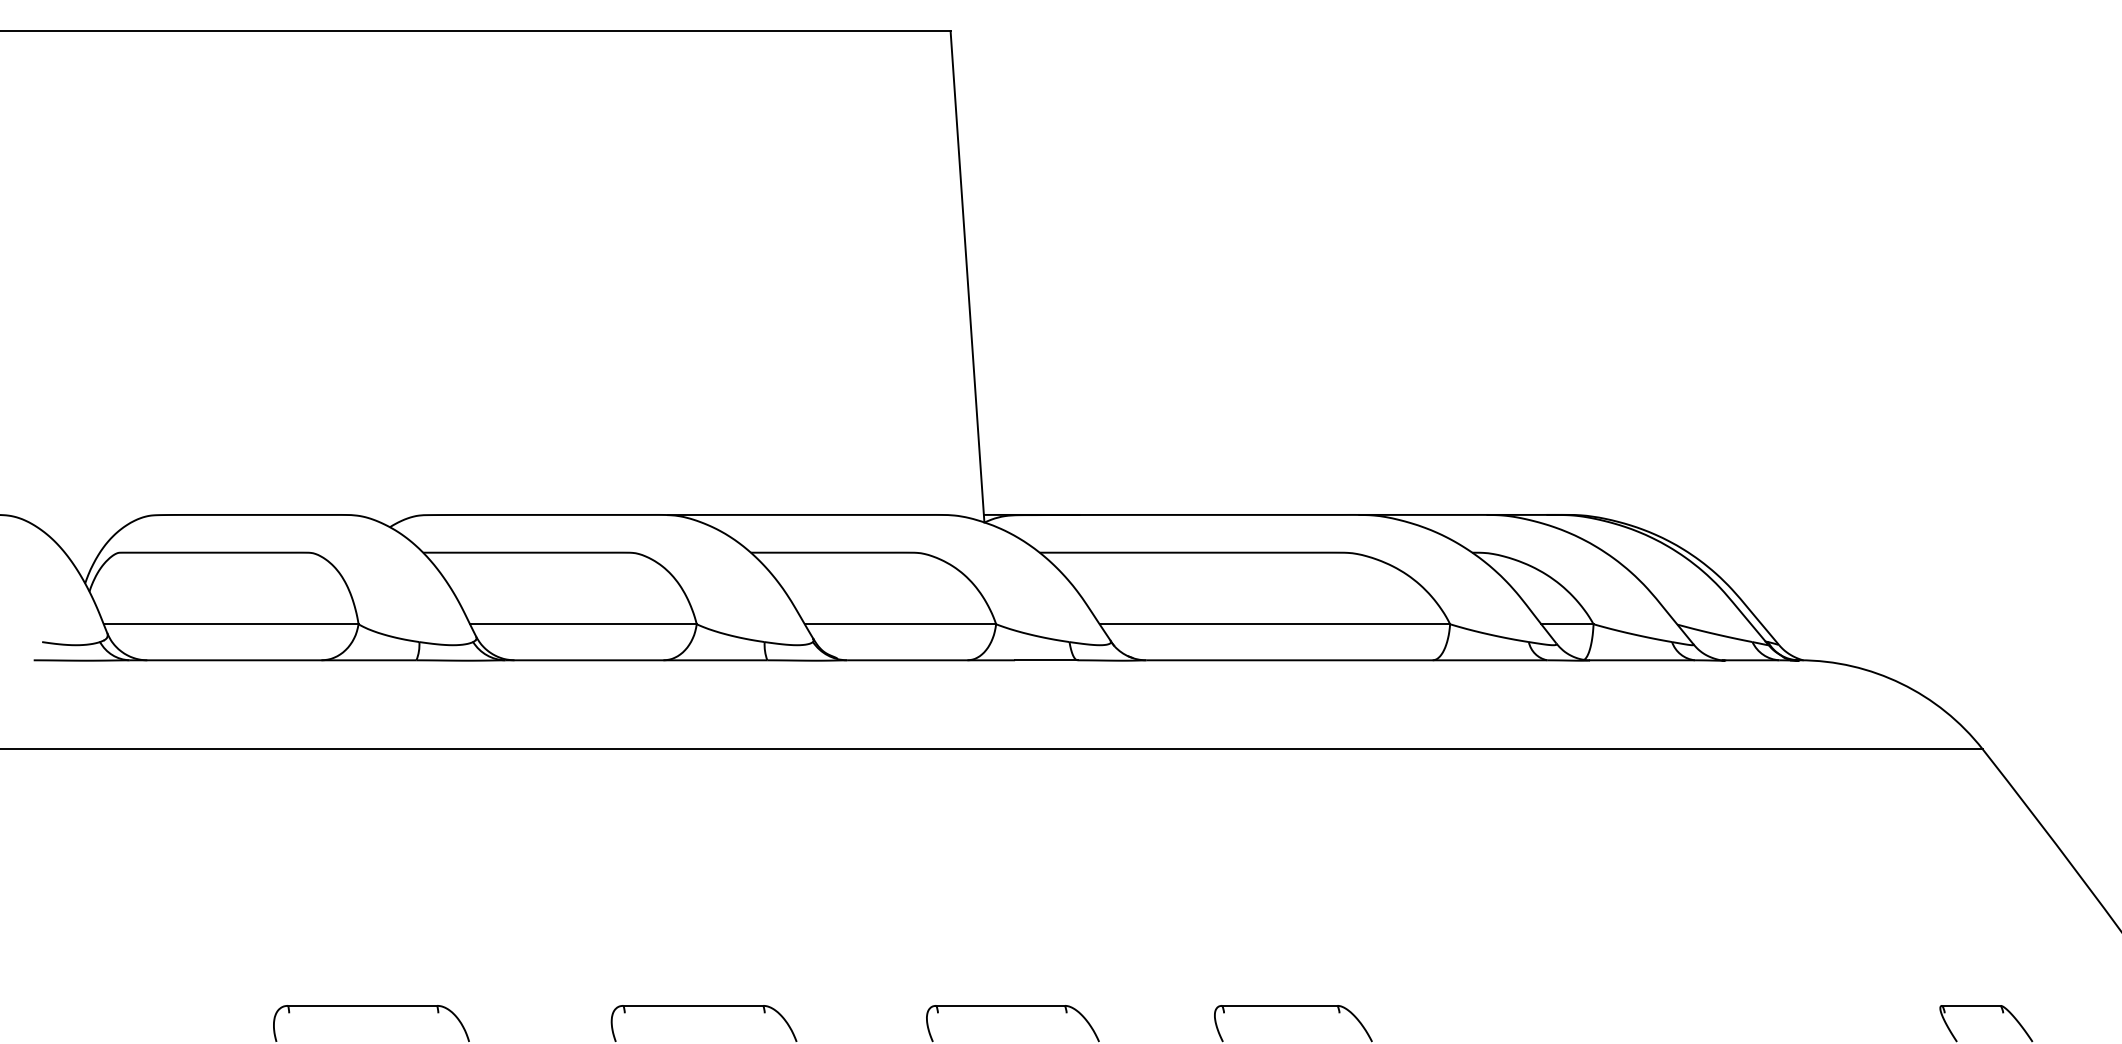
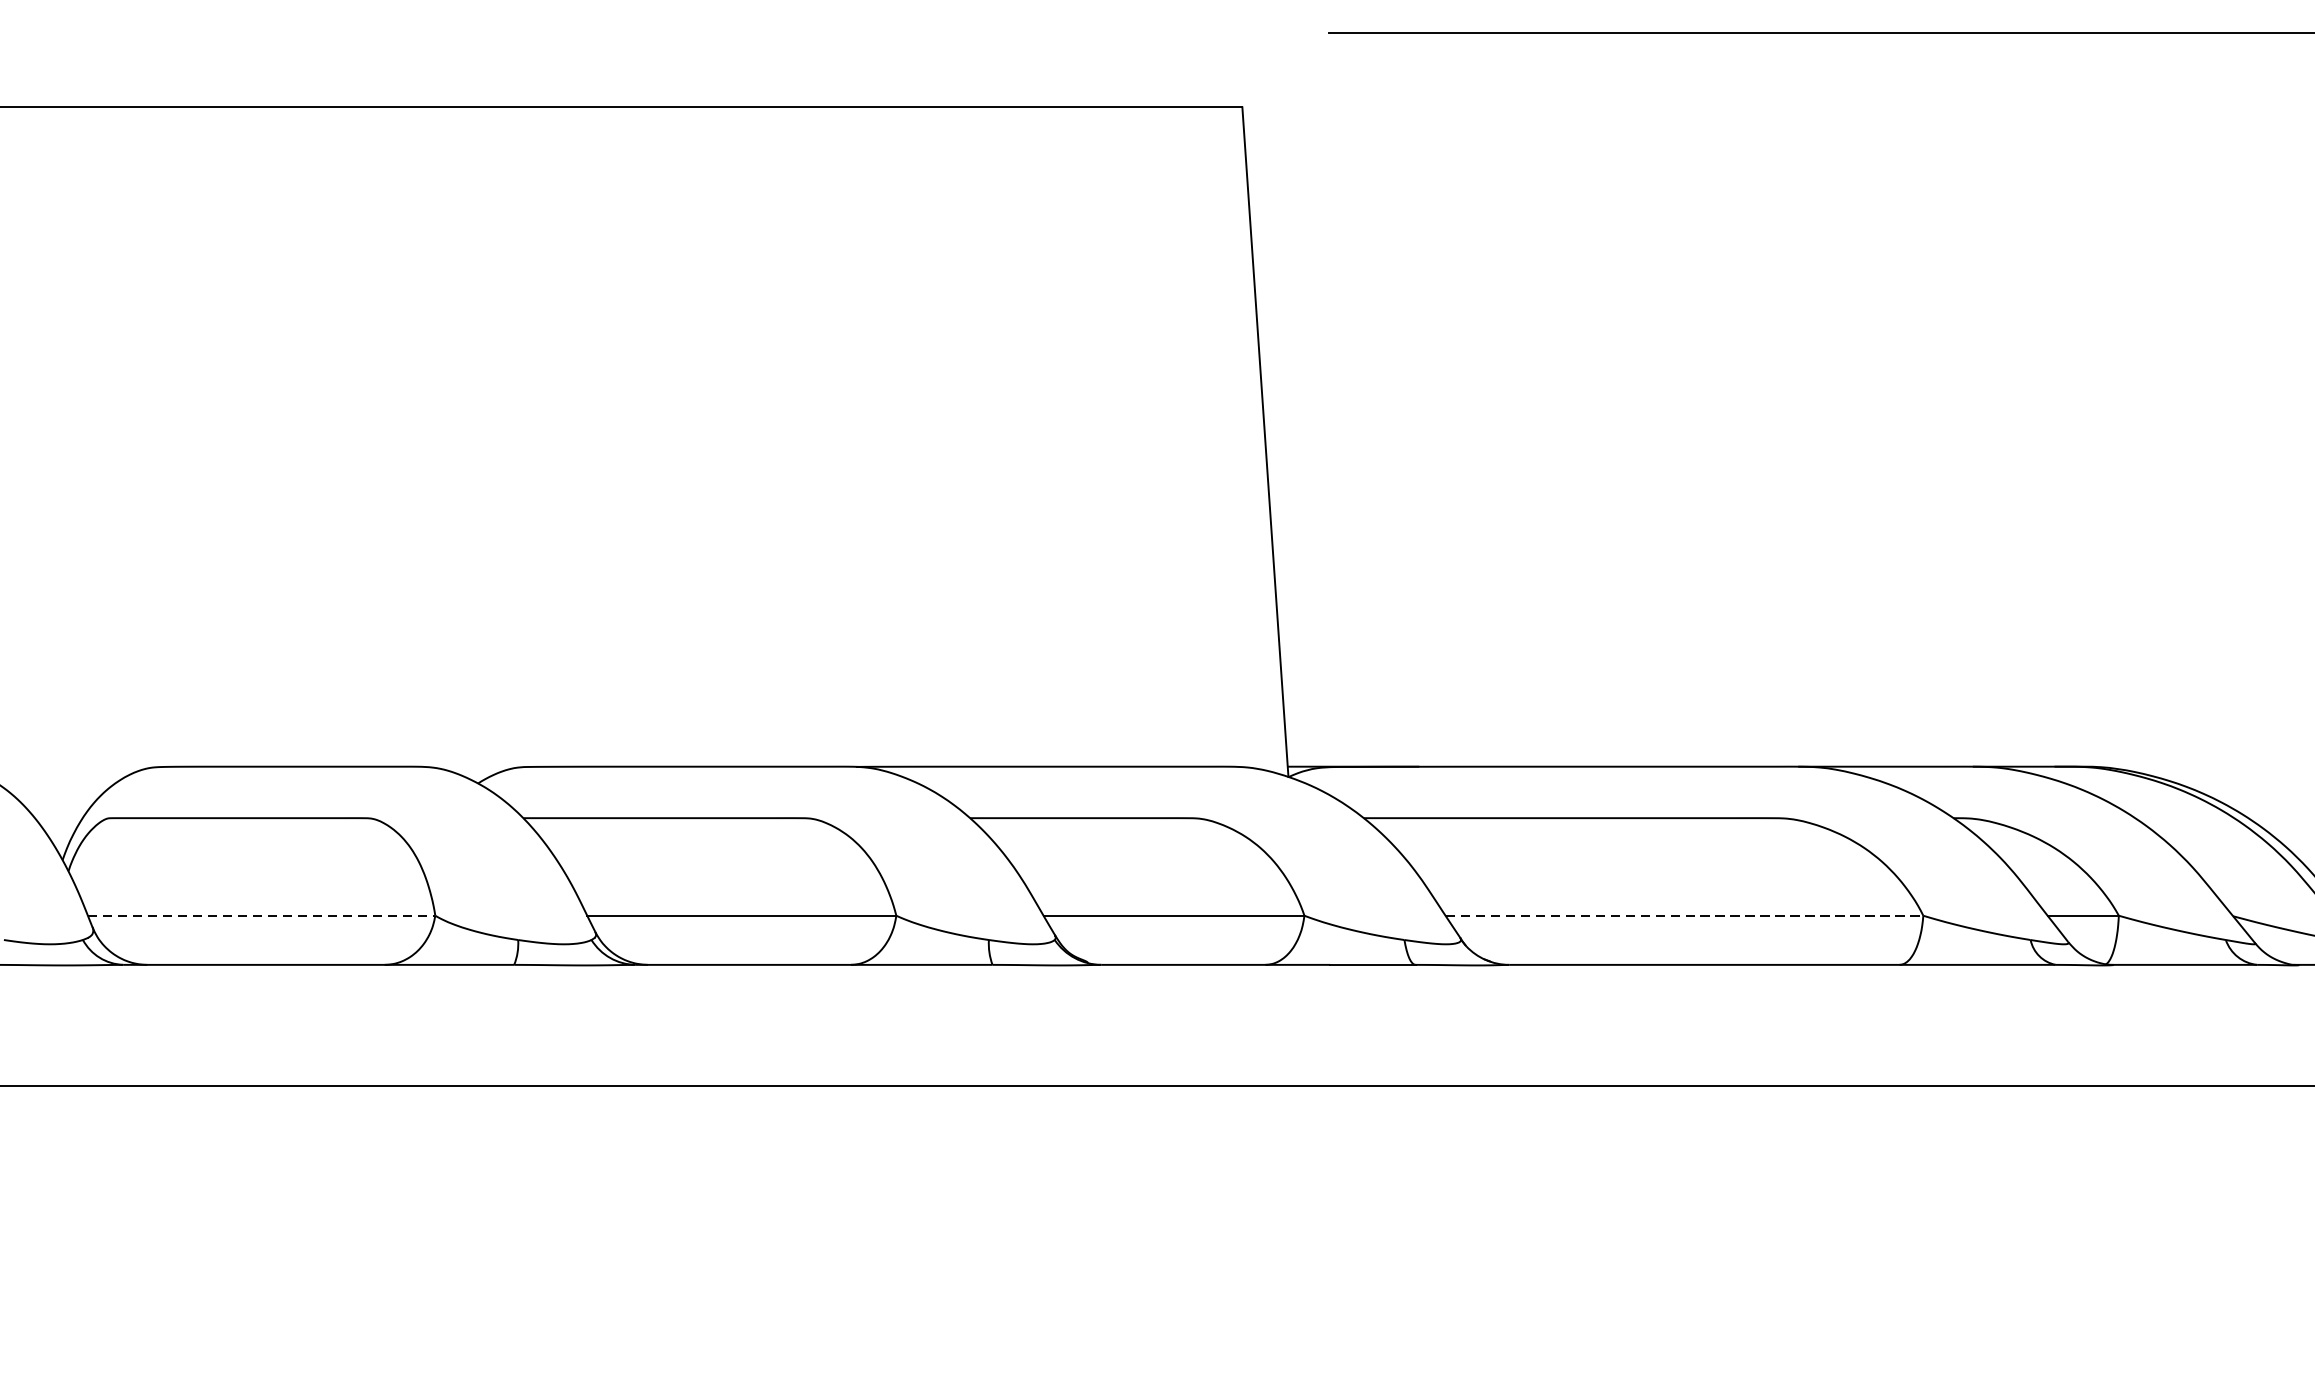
line: (231, 624) -> (262, 916), solid -> dashed
line: (1275, 624) -> (1685, 916), solid -> dashed

